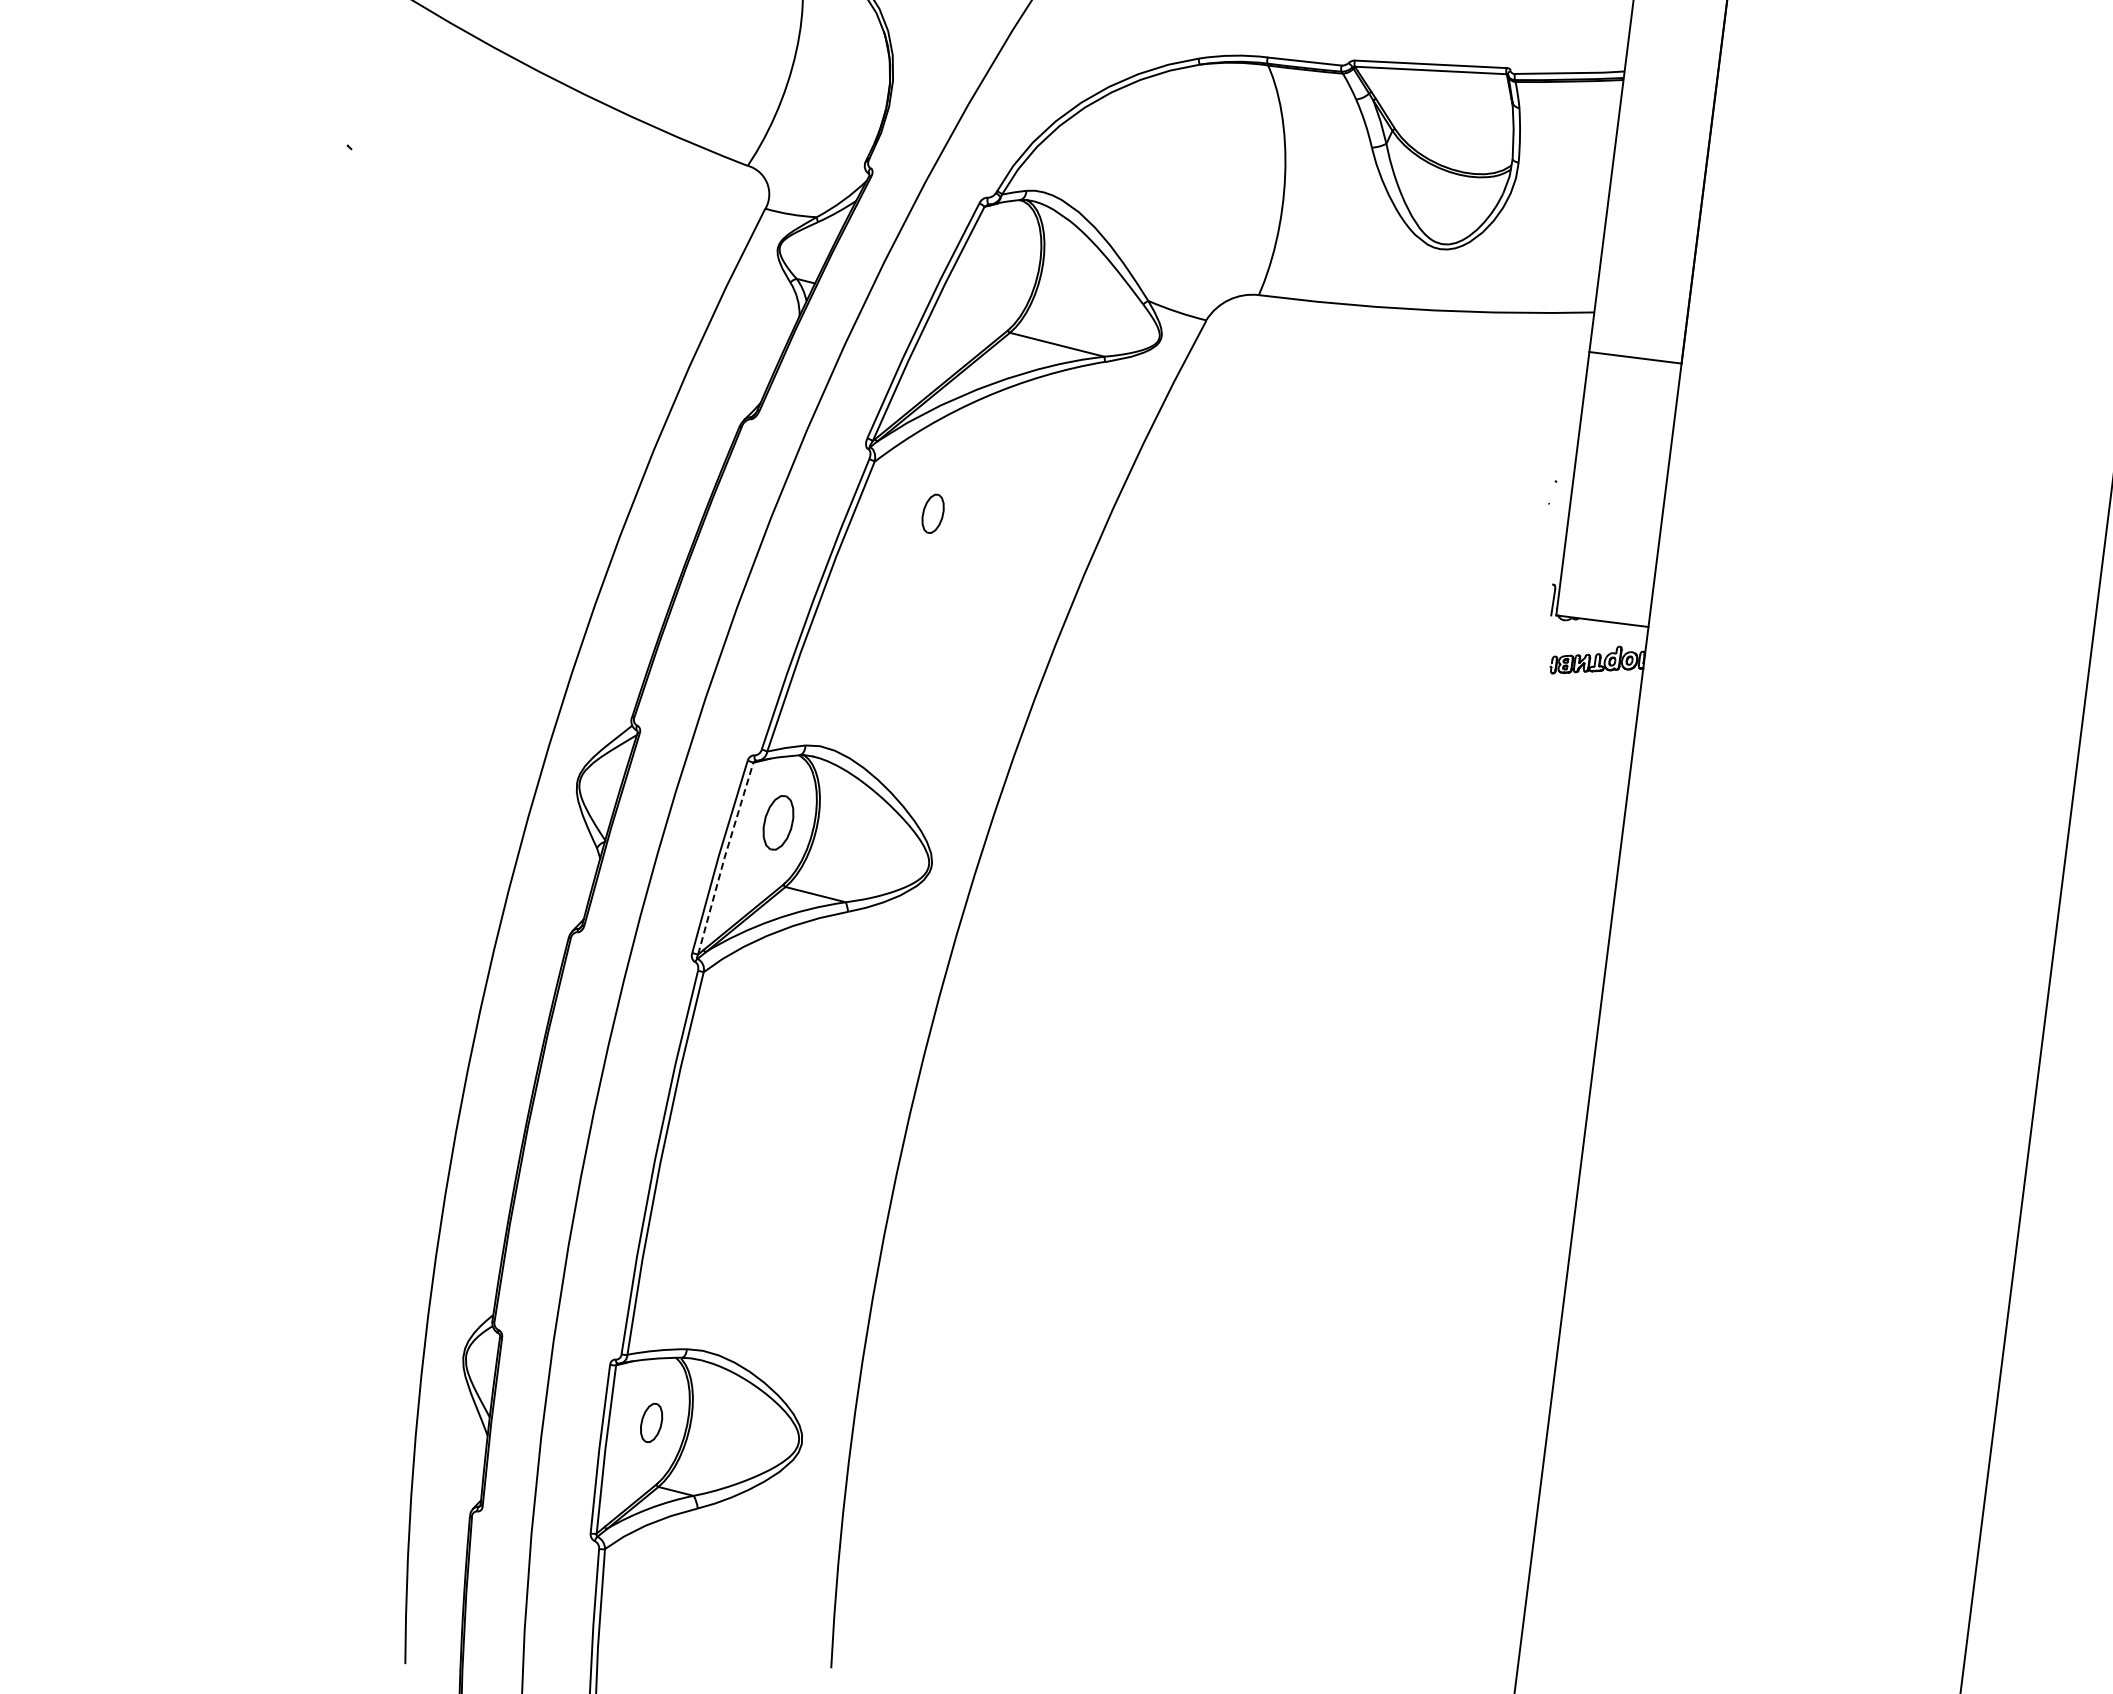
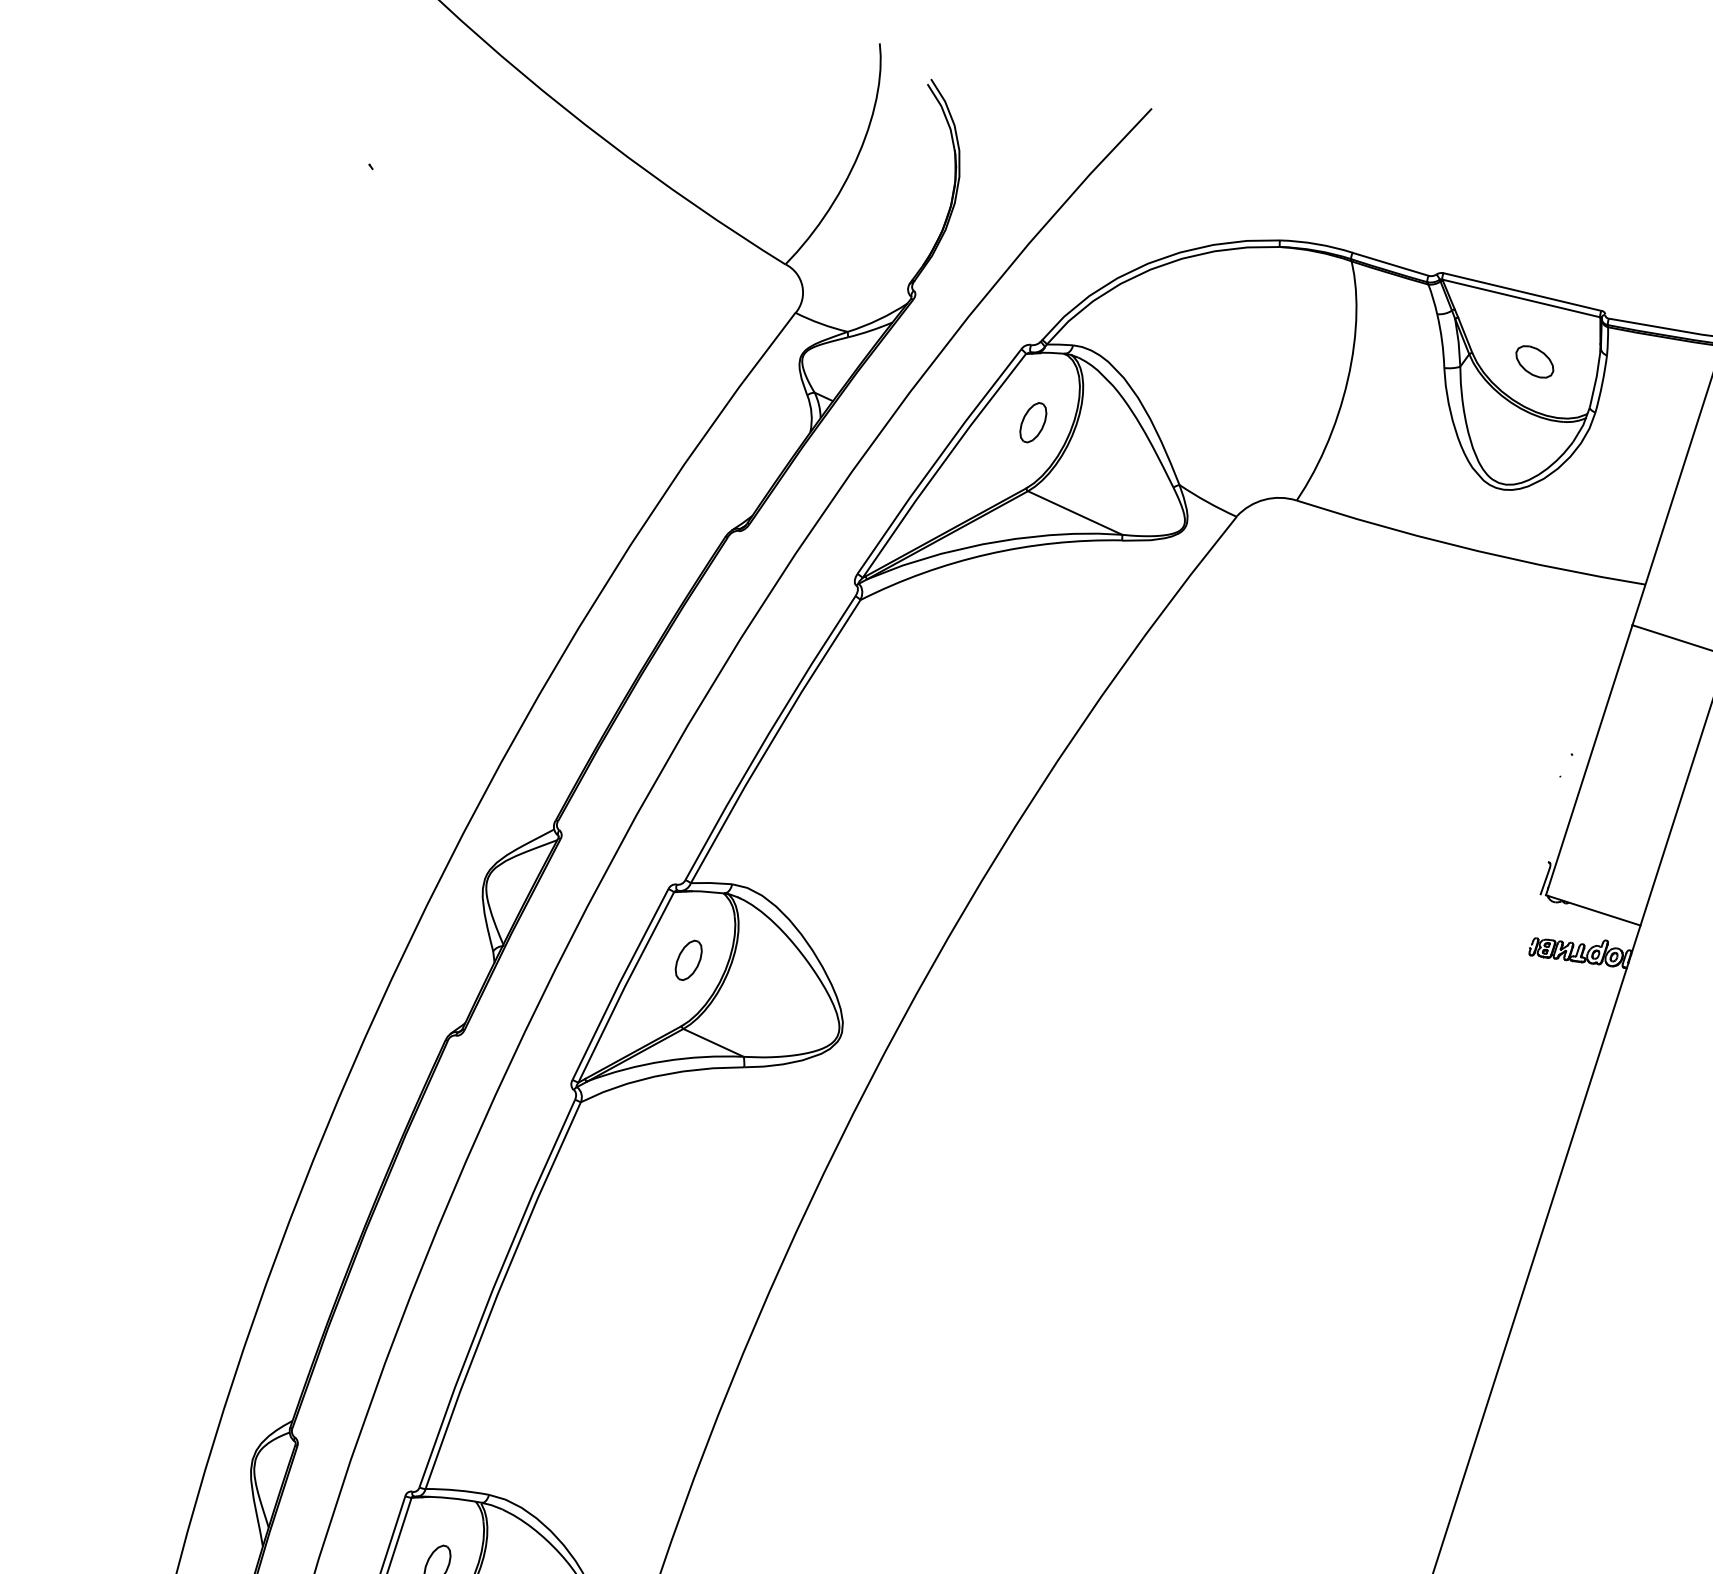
part: (1453, 126) -> (1534, 361), added
part: (932, 513) -> (1032, 422), moved
part: (778, 823) -> (688, 960), size x0.71
line: (724, 858) -> (624, 987), dashed -> solid

